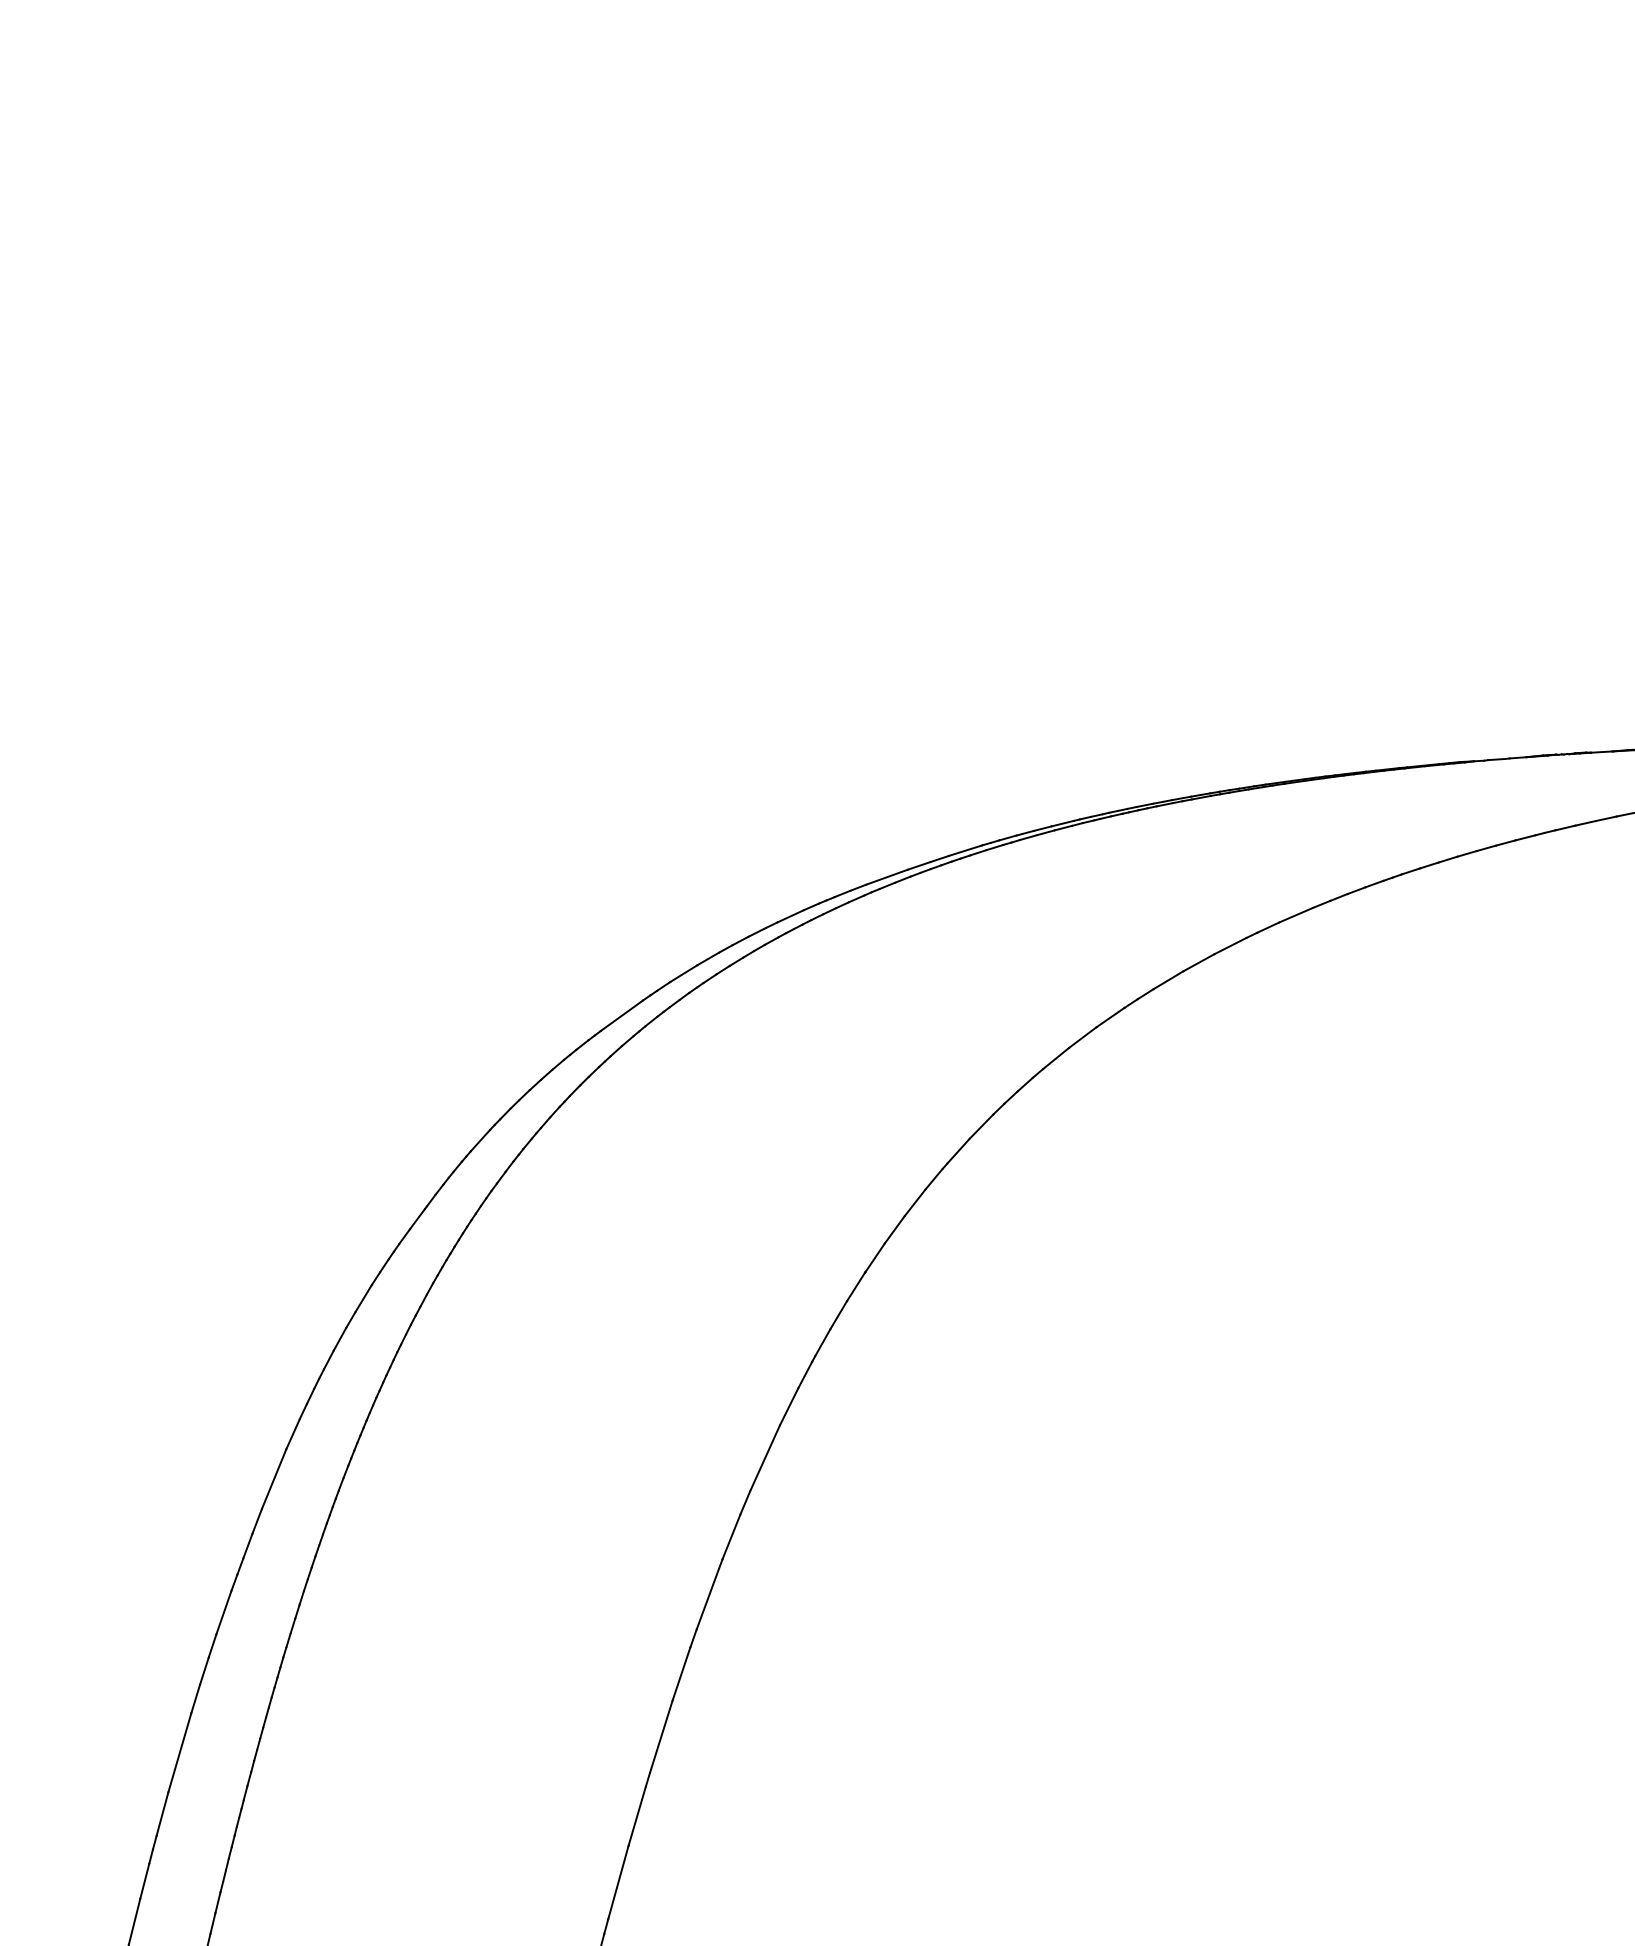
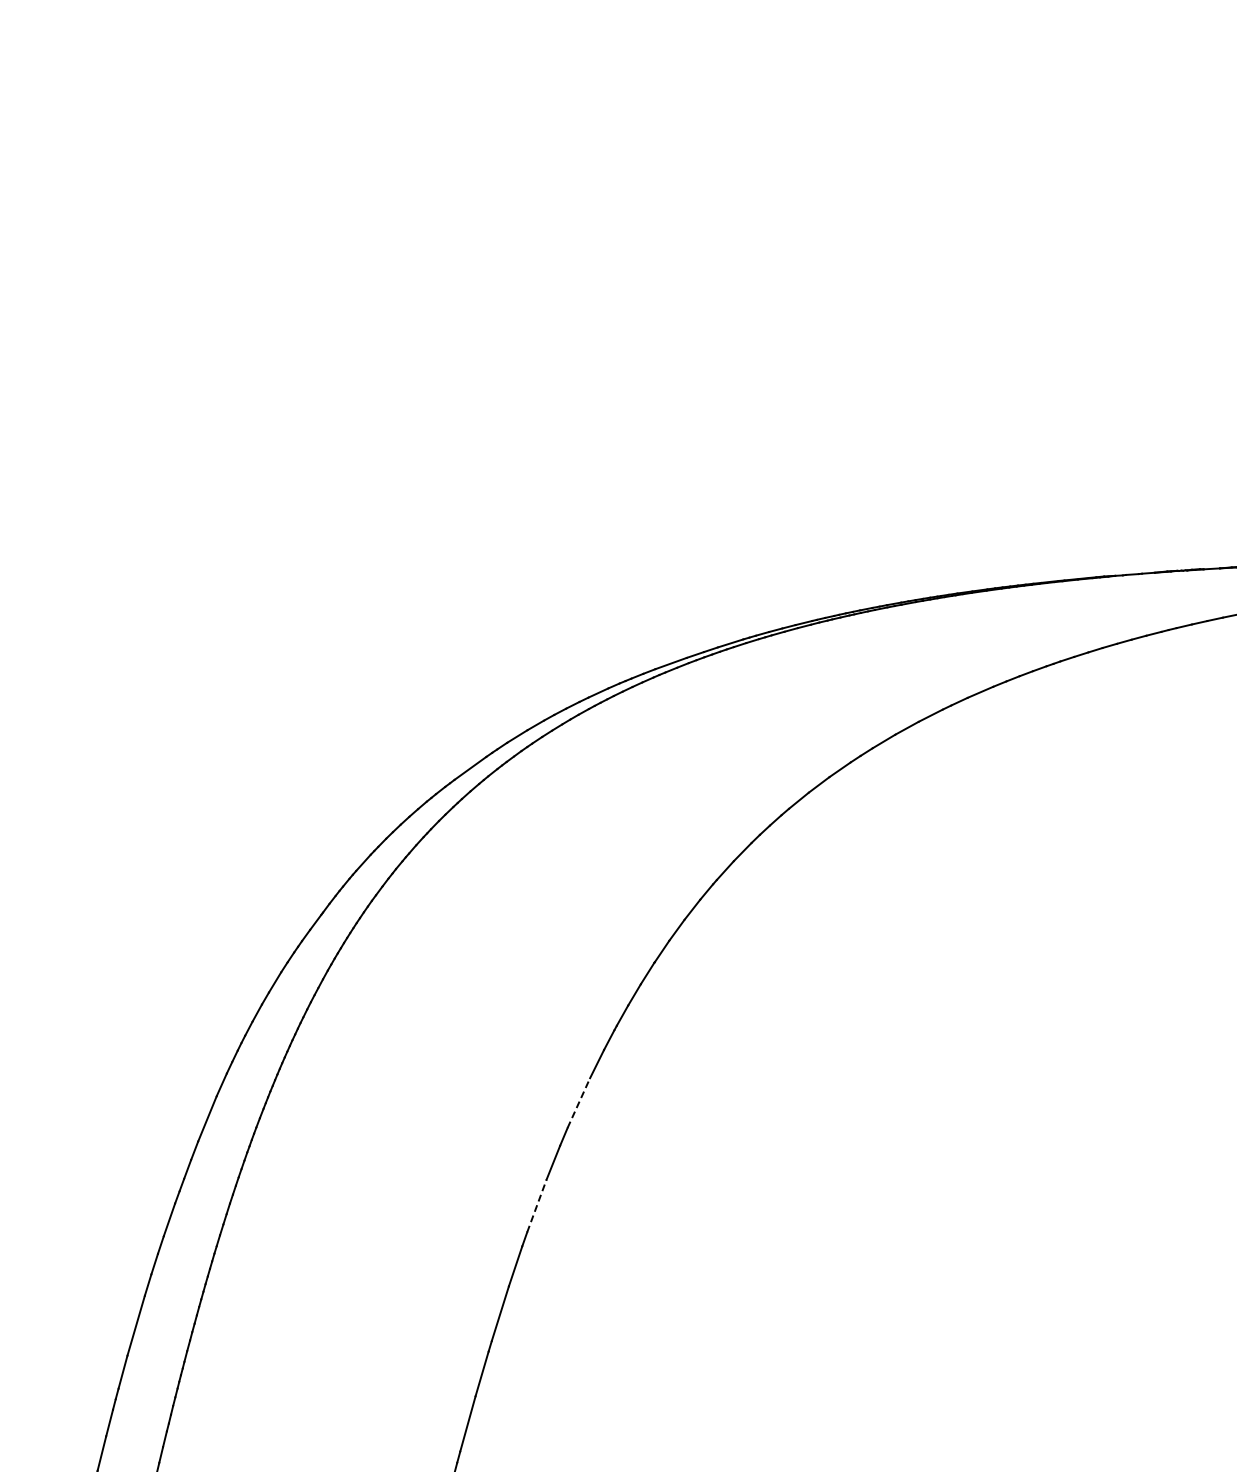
line: (765, 1457) -> (579, 1102), solid -> dashed
line: (710, 1593) -> (537, 1205), solid -> dashed

